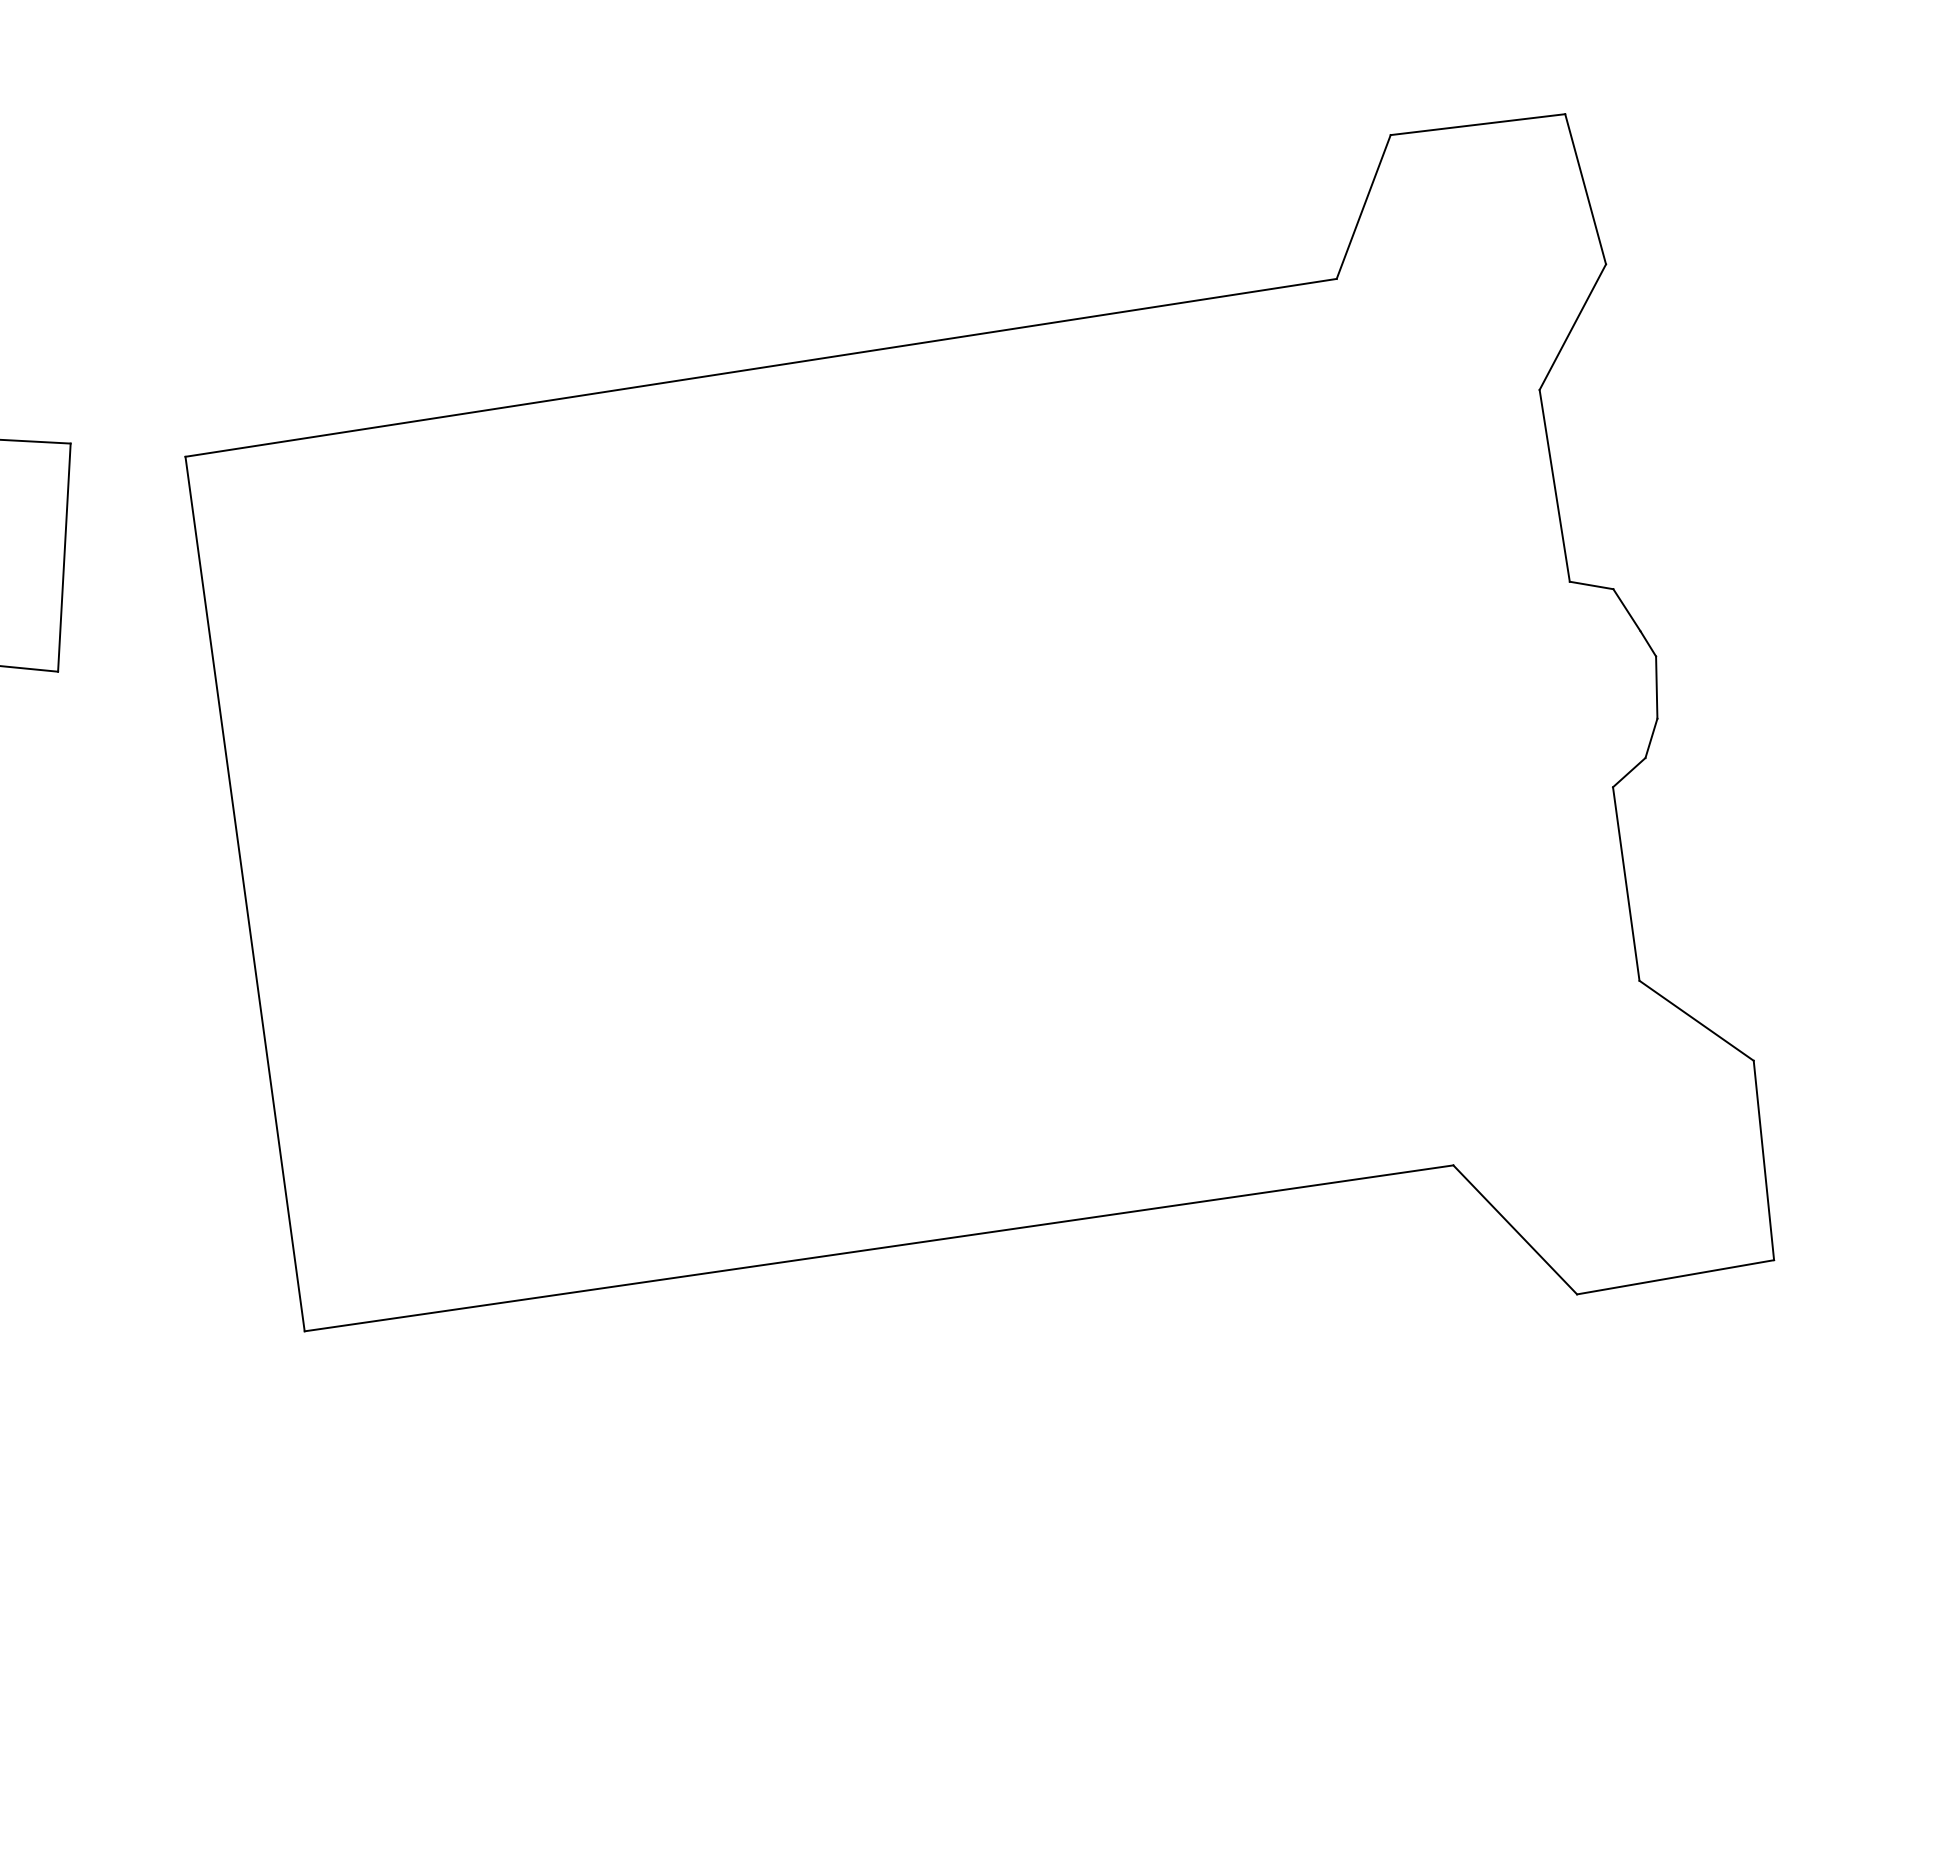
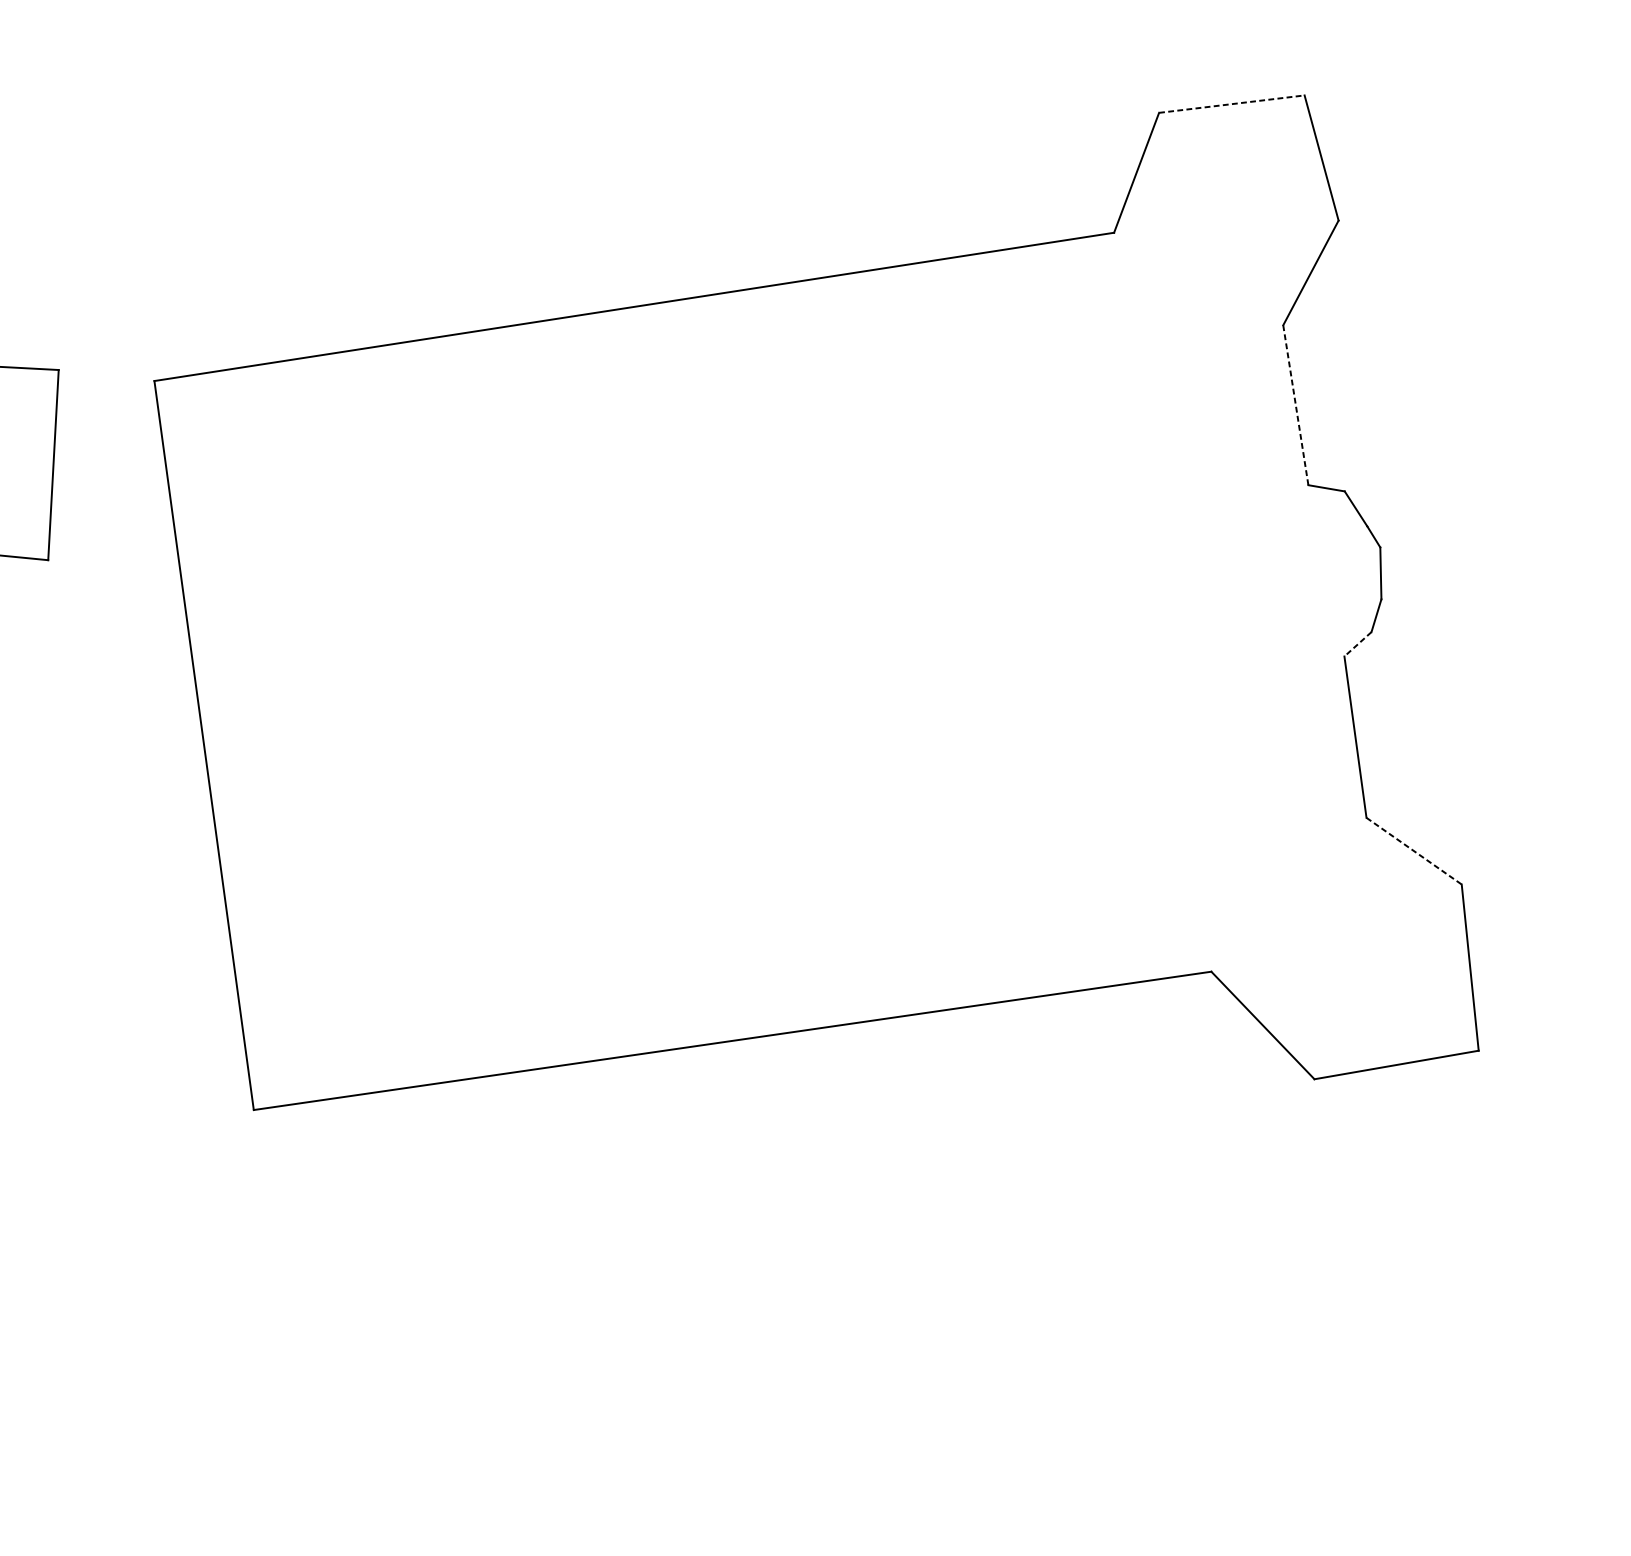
line: (1477, 124) -> (1231, 104), solid -> dashed
line: (1554, 486) -> (1295, 405), solid -> dashed
line: (1629, 772) -> (1358, 644), solid -> dashed
line: (1696, 1020) -> (1414, 850), solid -> dashed

